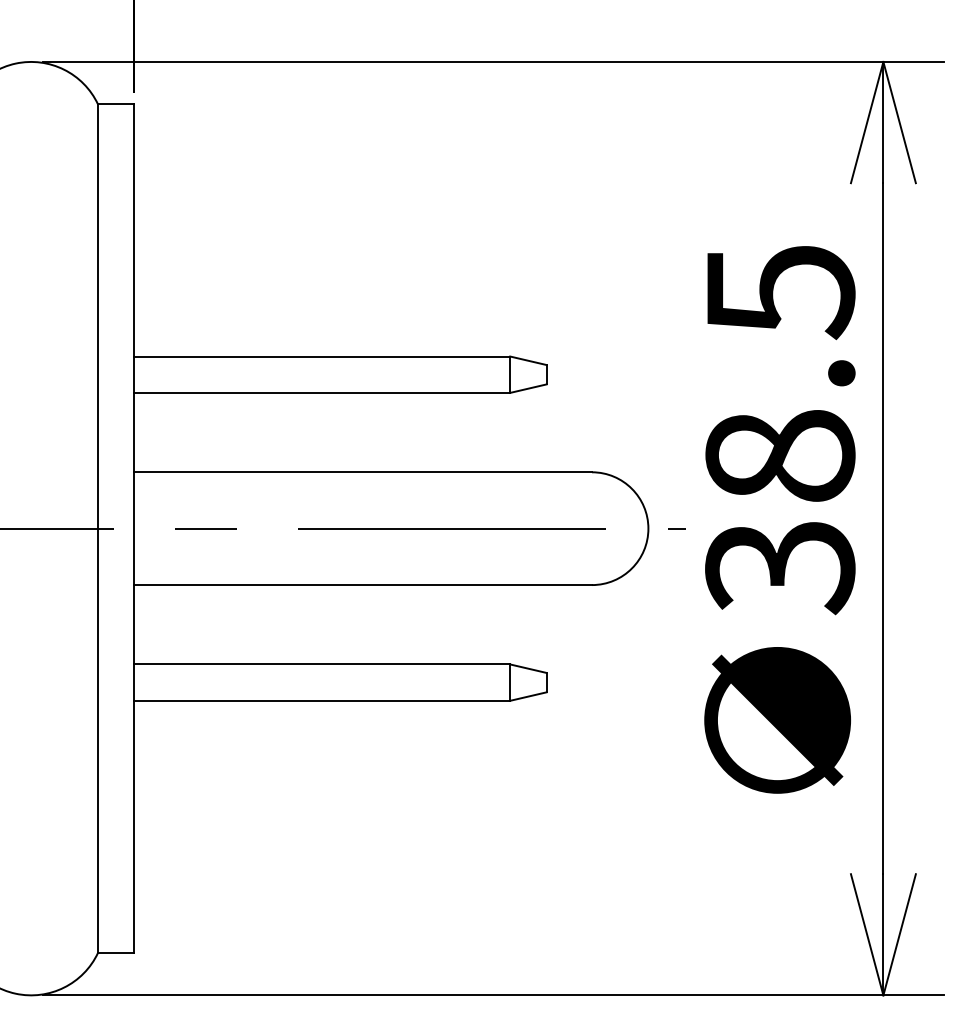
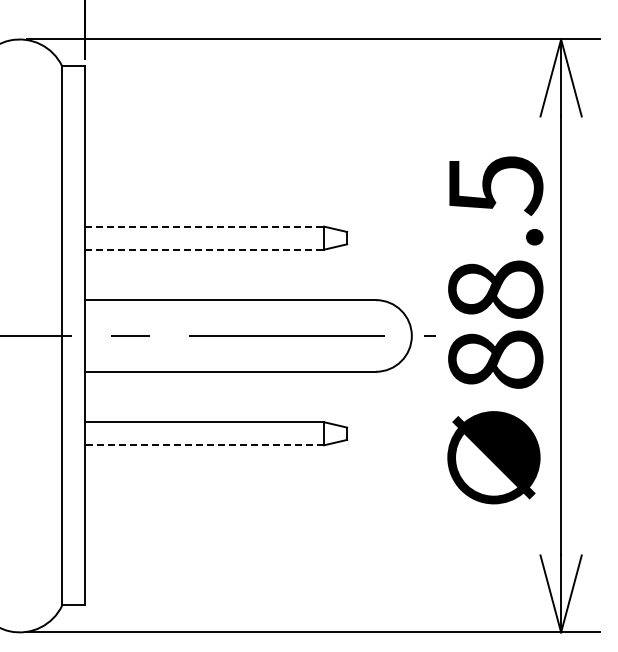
line: (323, 356) -> (205, 226), solid -> dashed
line: (323, 392) -> (205, 249), solid -> dashed
text: (780, 567) -> (495, 360), 38.5 -> 88.5
line: (321, 701) -> (204, 445), solid -> dashed

